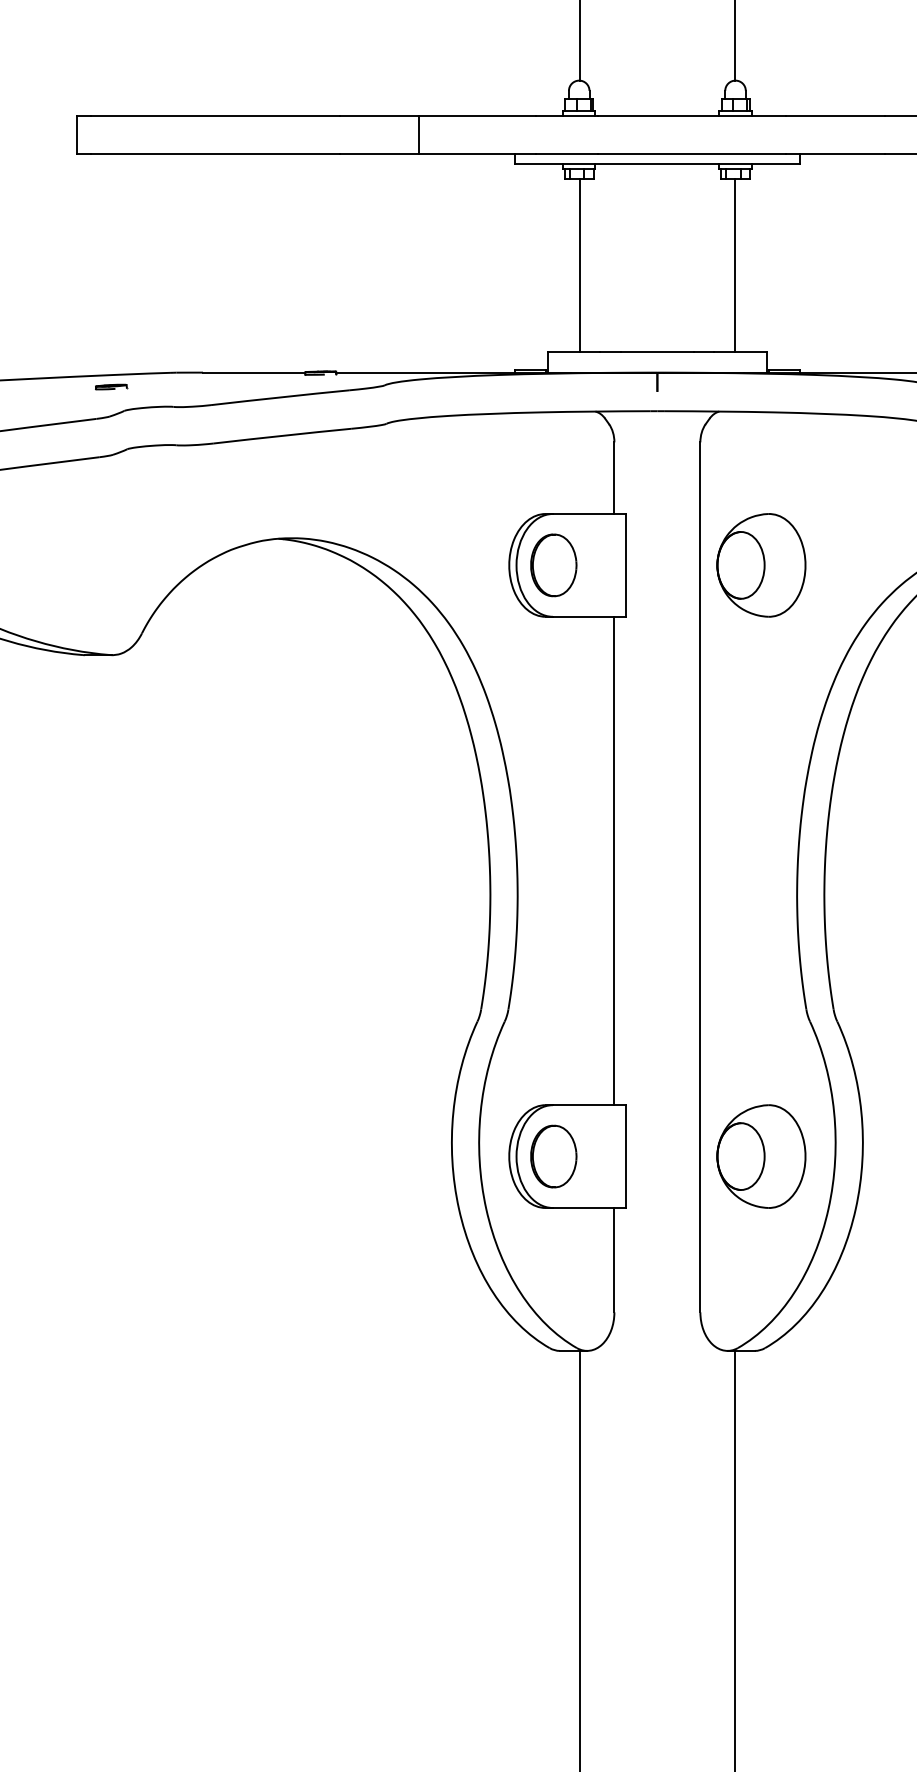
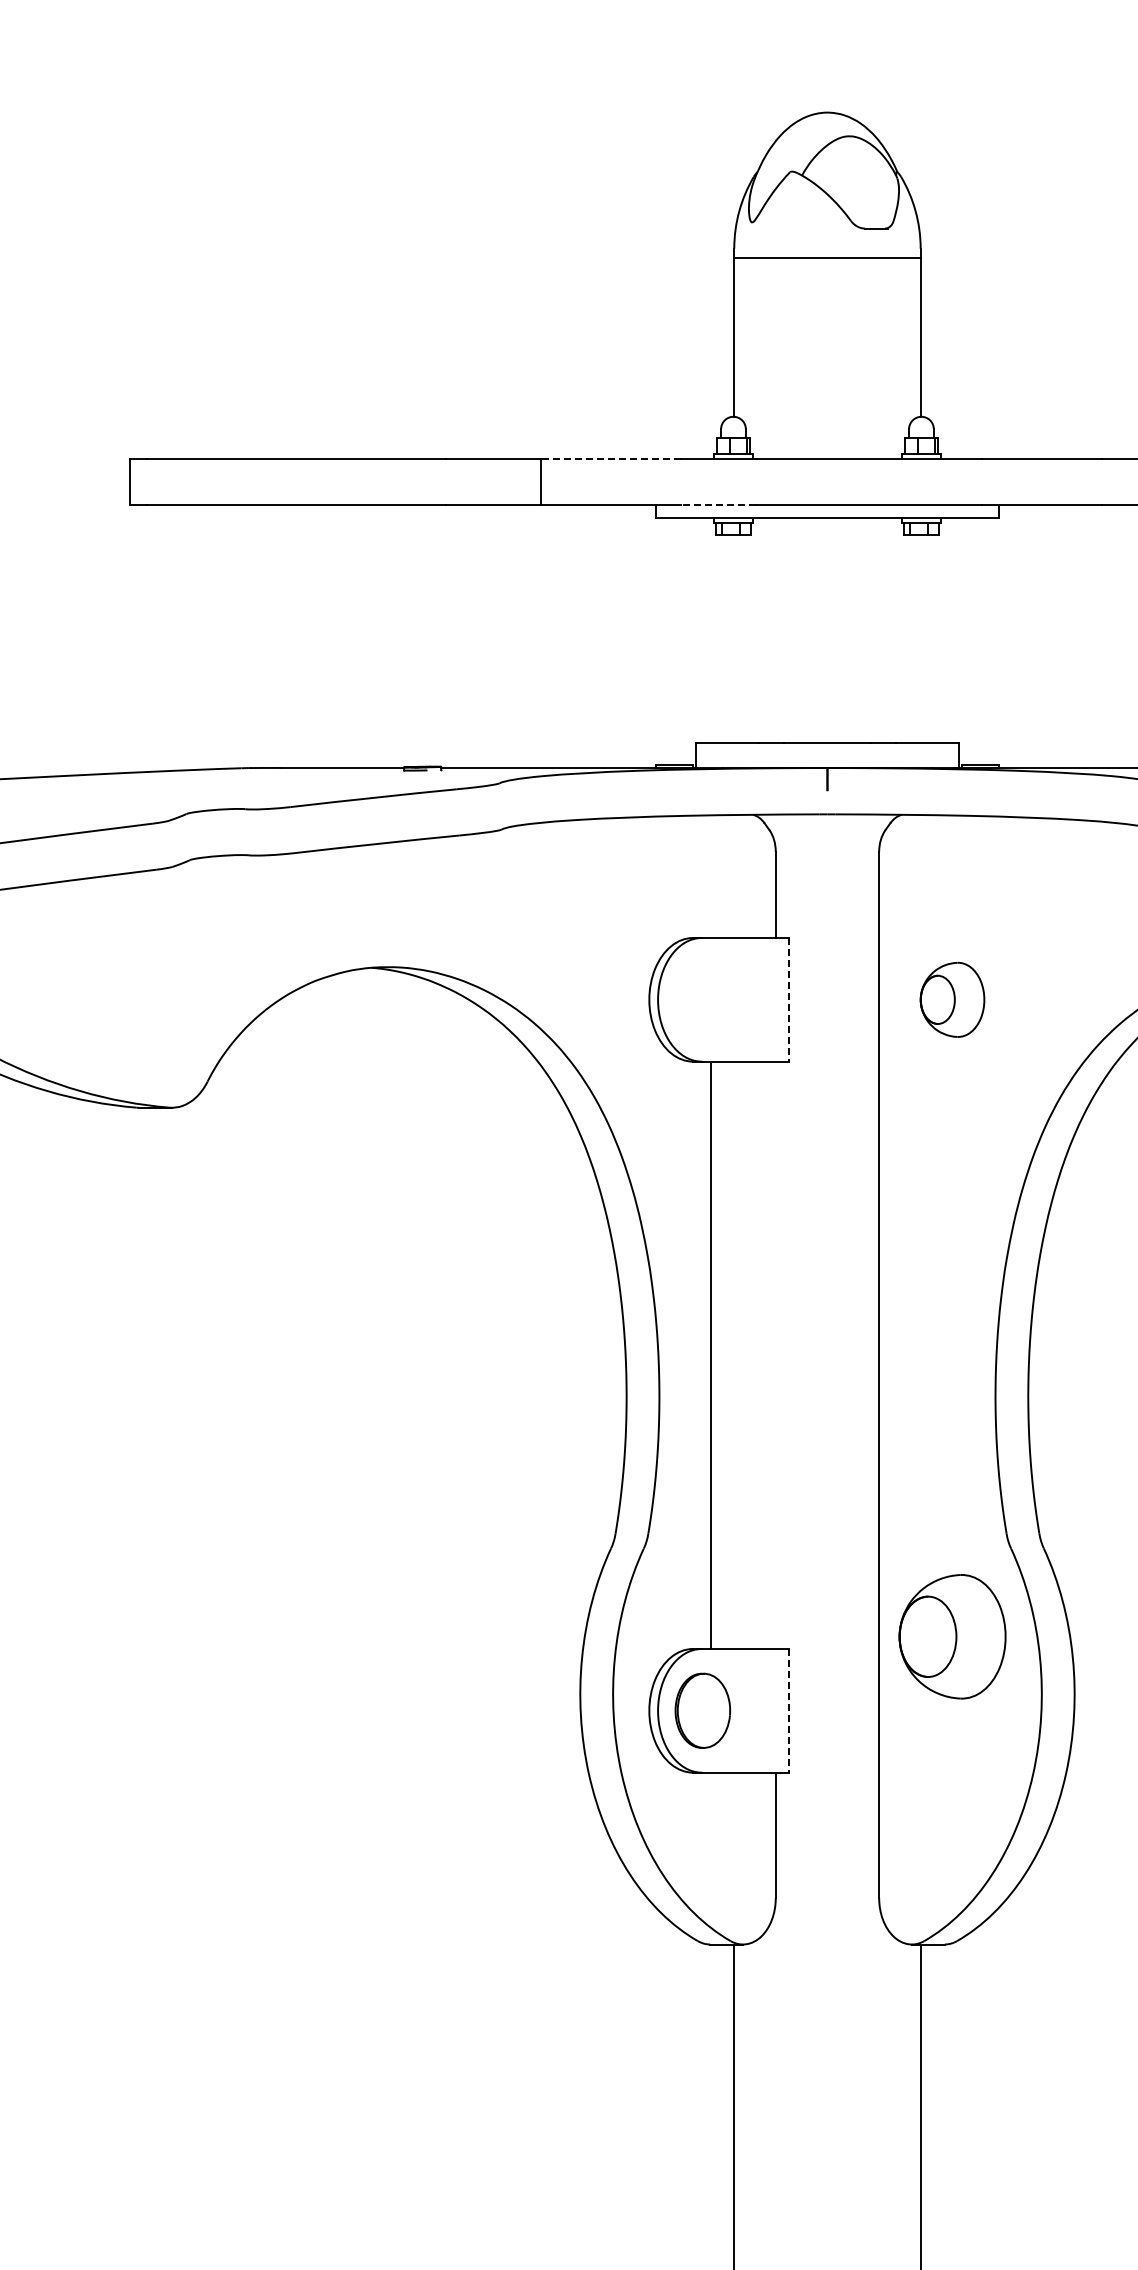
line: (476, 115) -> (610, 458), solid -> dashed
line: (566, 154) -> (718, 505), solid -> dashed
line: (580, 264) -> (734, 638), removed
line: (734, 264) -> (920, 638), removed
part: (111, 387) -> (170, 785), removed
part: (553, 565) -> (702, 999), removed
line: (625, 565) -> (789, 999), solid -> dashed
part: (761, 565) -> (952, 999), size x0.6
line: (614, 860) -> (710, 1354), moved
line: (625, 1156) -> (789, 1710), solid -> dashed
part: (761, 1156) -> (952, 1636), moved

